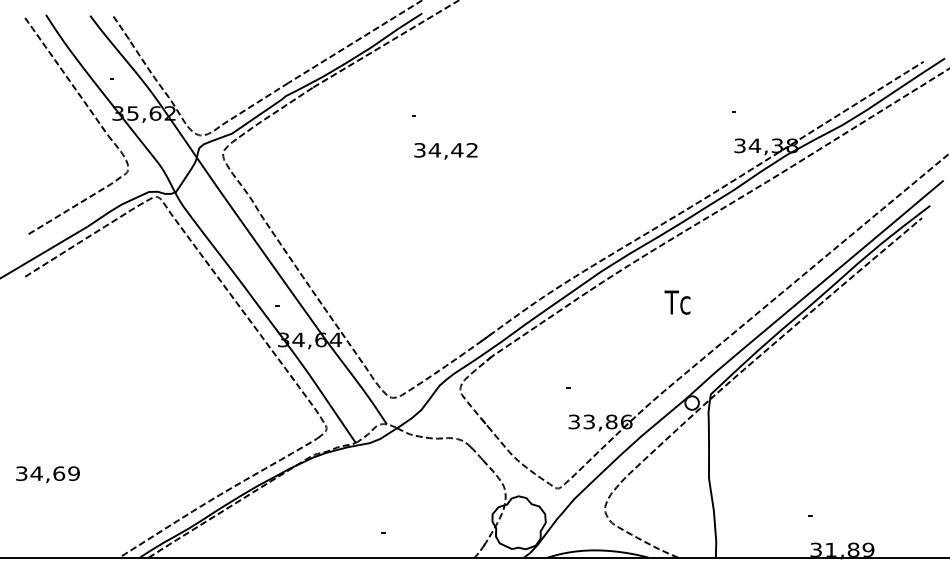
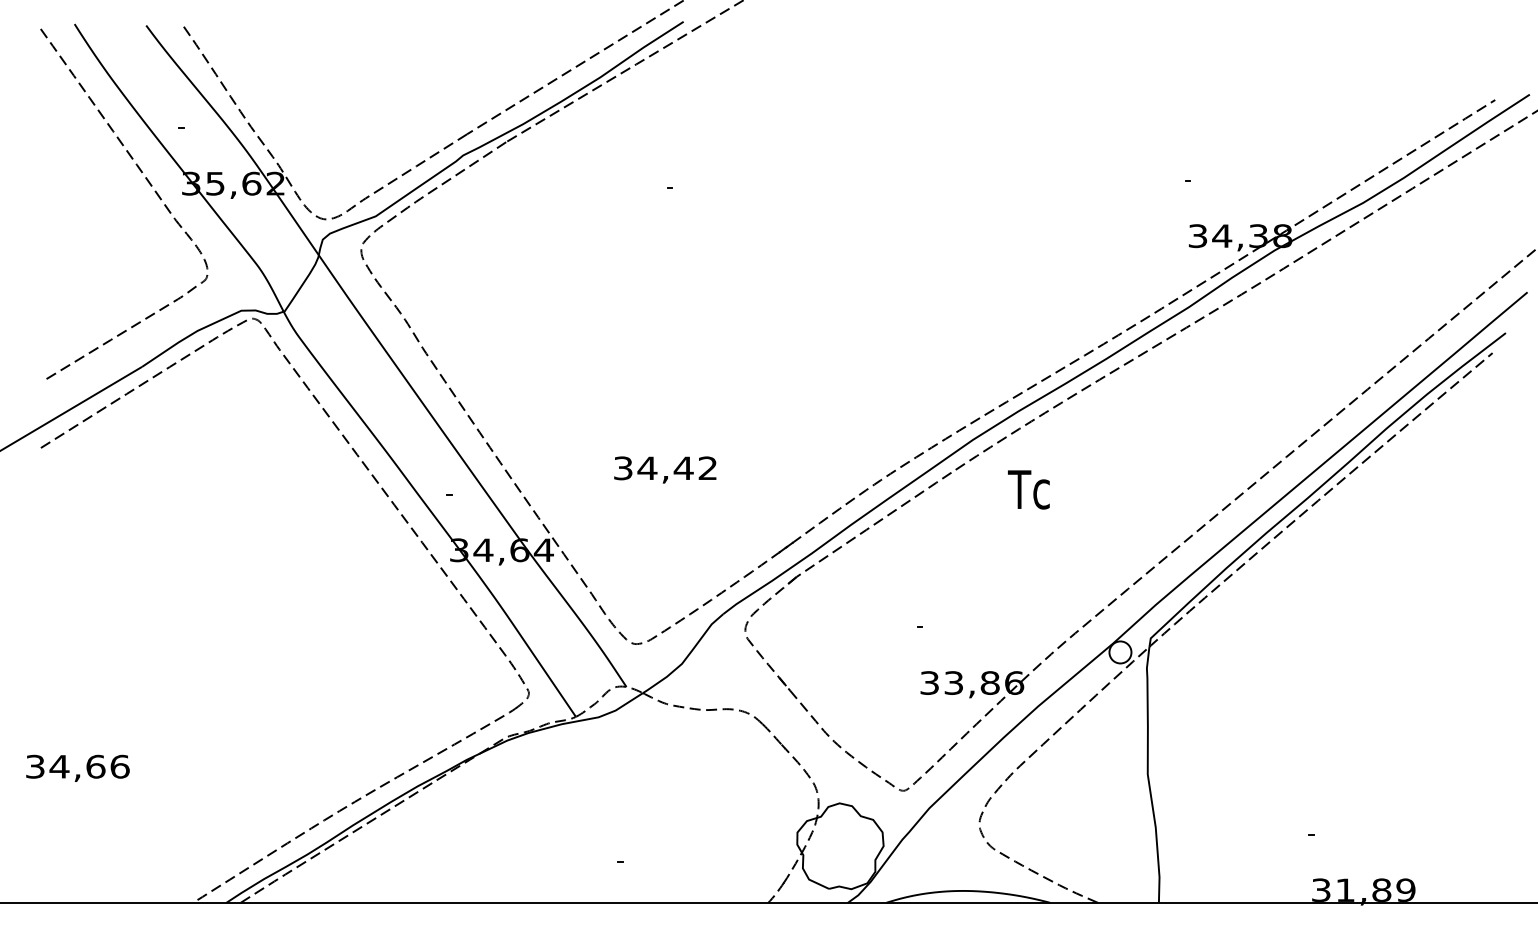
text: (445, 151) -> (664, 470), moved
text: (677, 302) -> (1028, 489), moved
text: (74, 473) -> (120, 766), 34,69 -> 34,66

